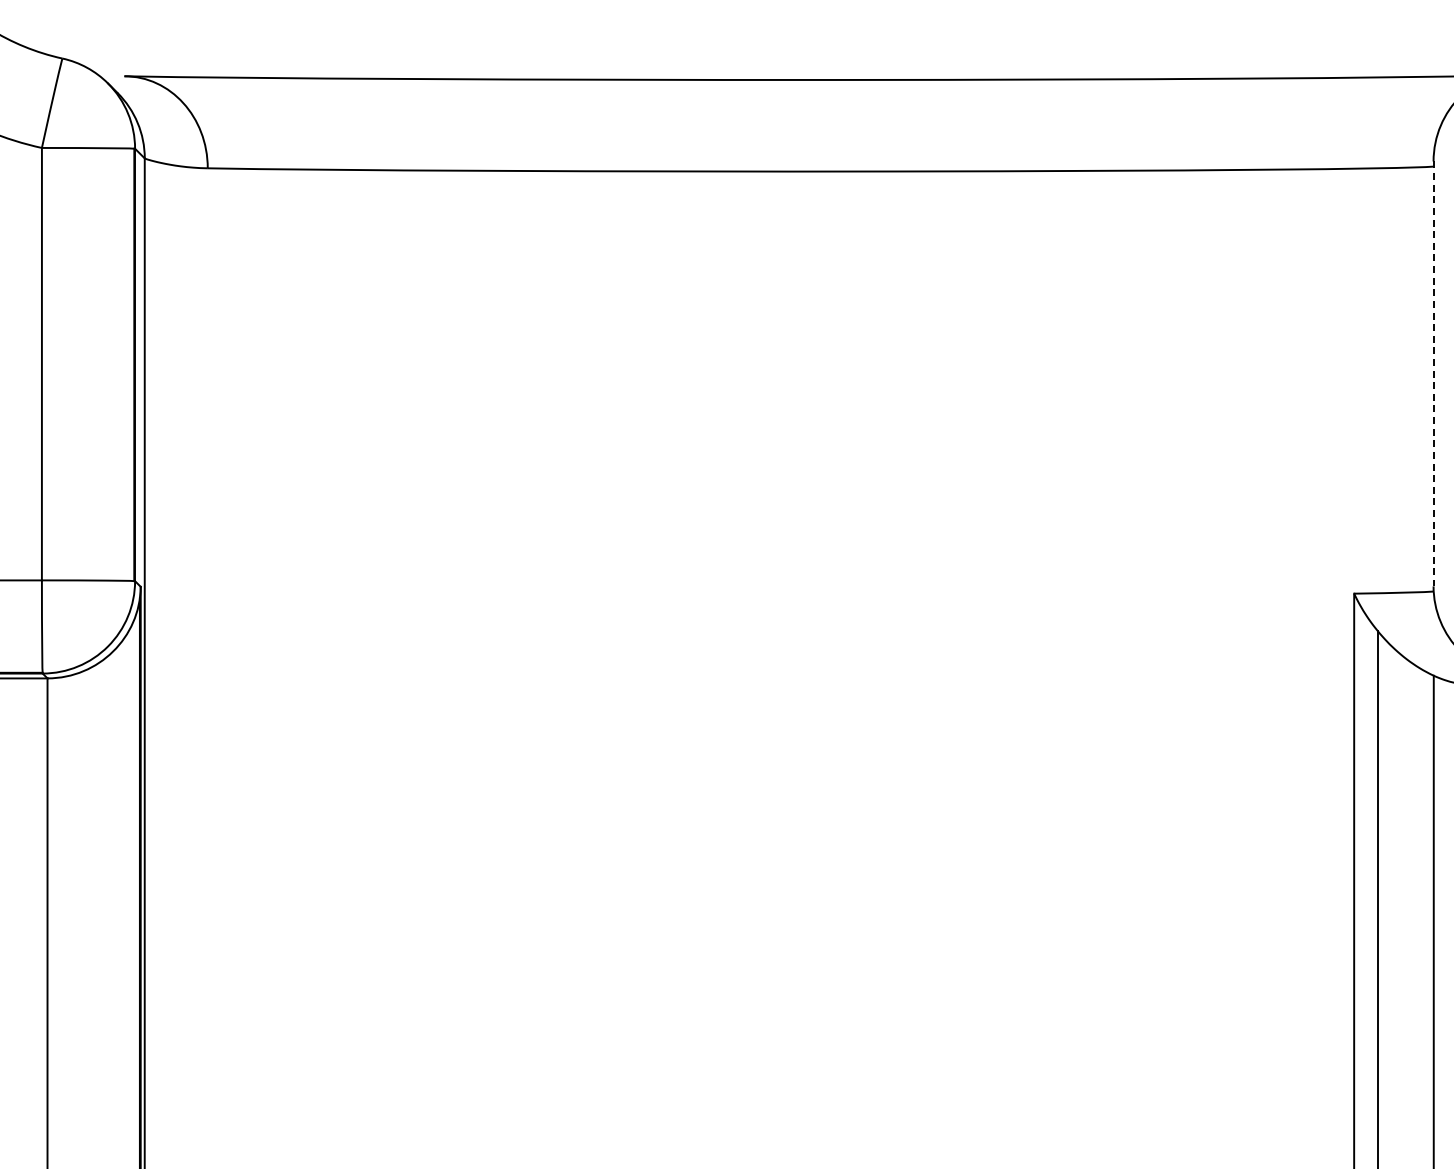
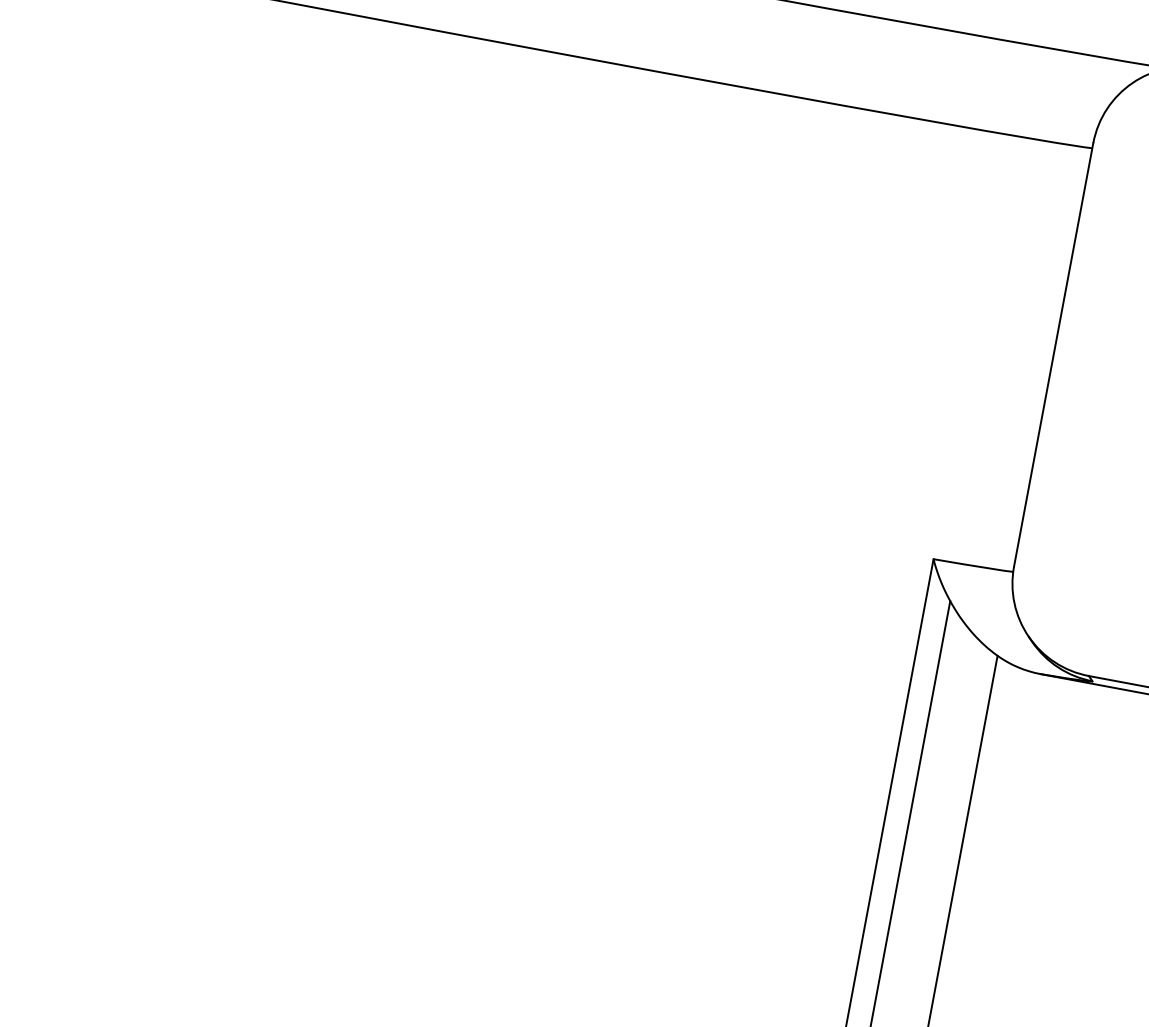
line: (1433, 374) -> (1053, 355), dashed -> solid

